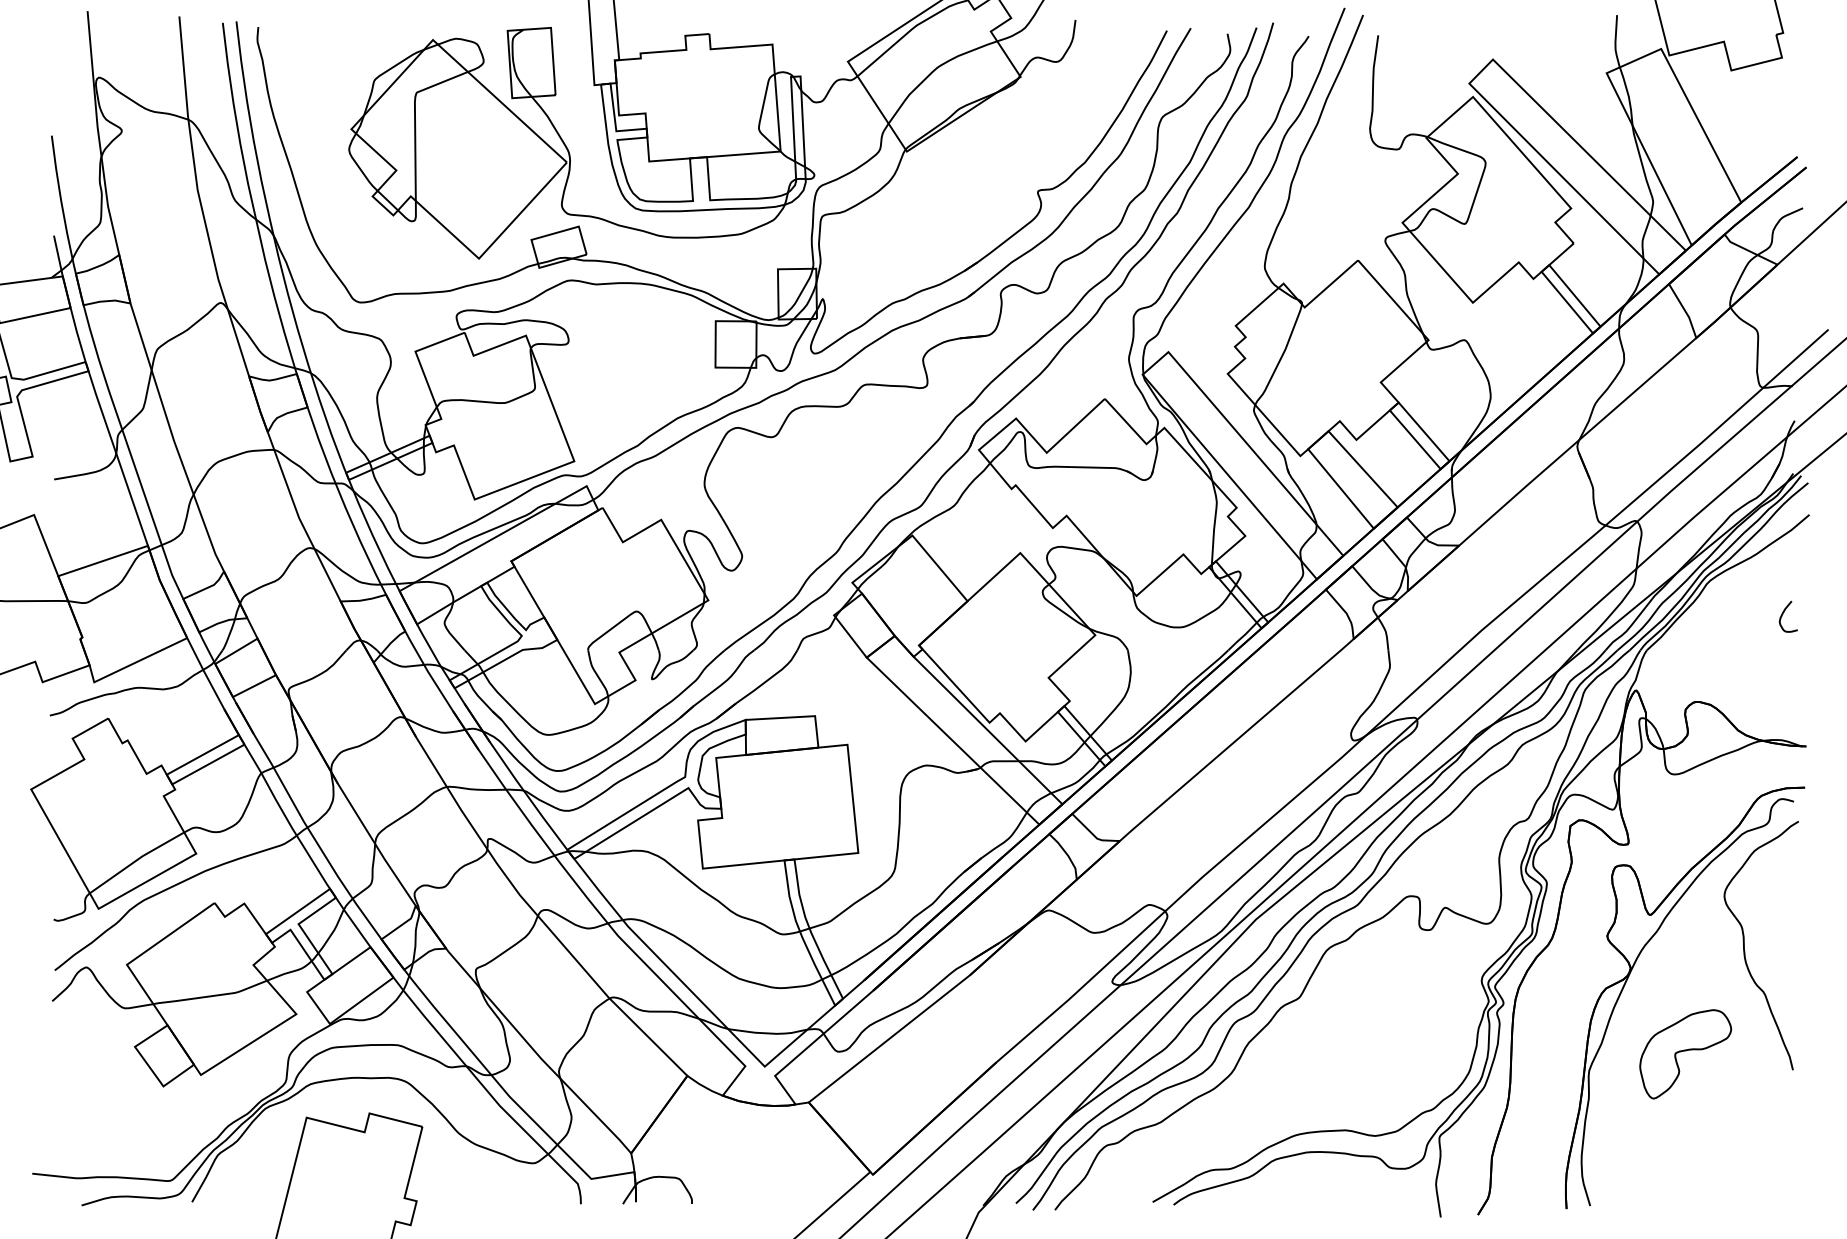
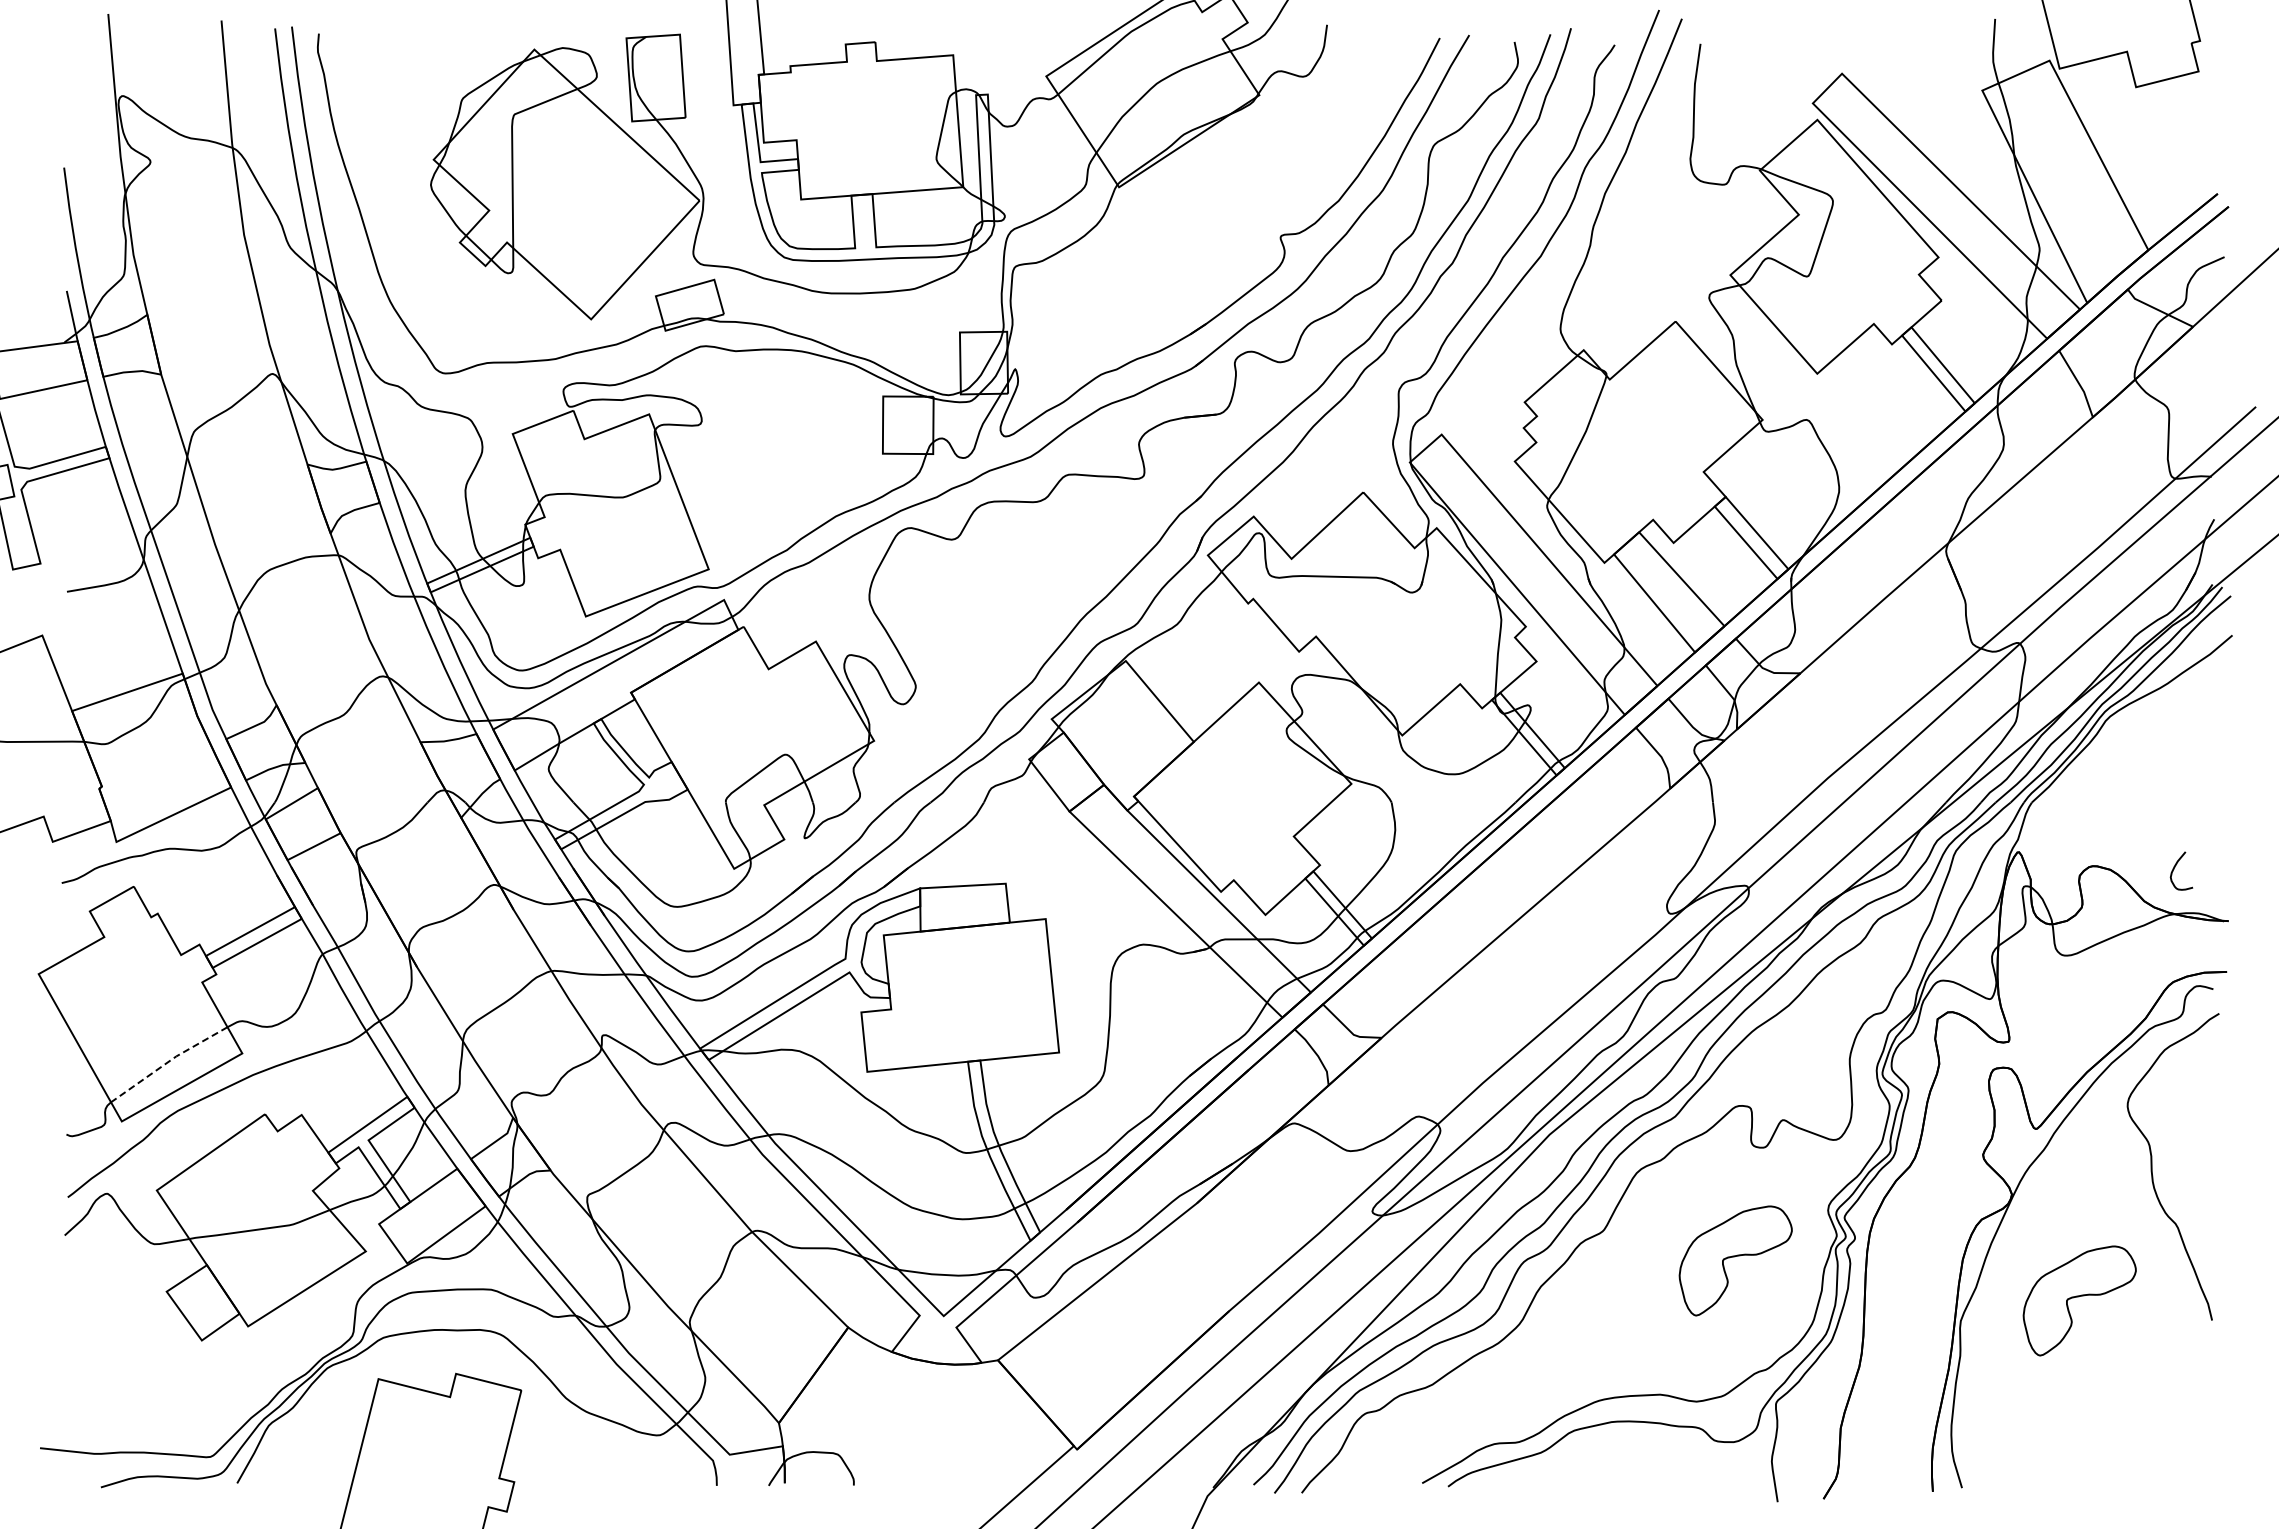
curve: (1783, 613) -> (2175, 867), moved
line: (136, 861) -> (168, 1062), solid -> dashed
part: (1406, 1021) -> (1735, 1260), added

